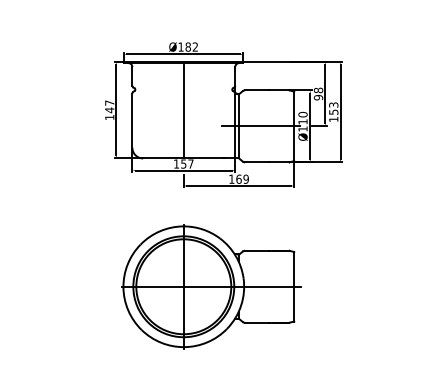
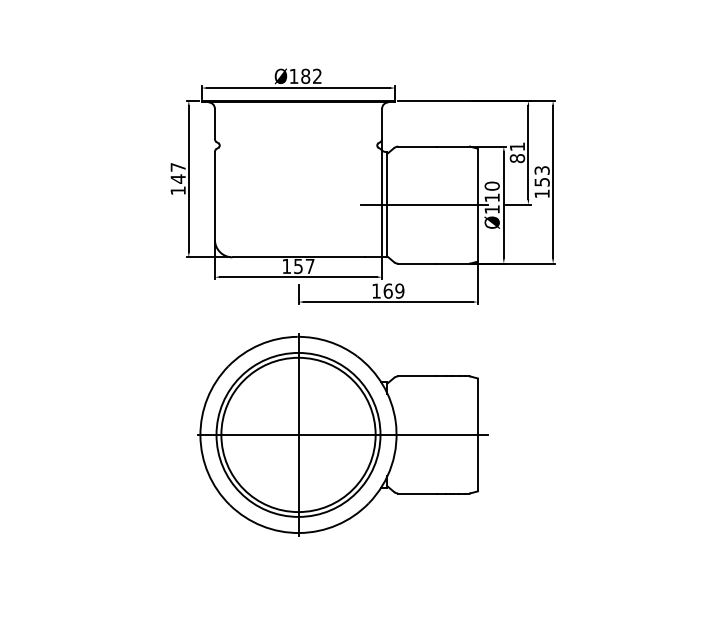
text: (318, 93) -> (517, 151), 98 -> 81
line: (183, 111) -> (298, 181), removed
part: (211, 286) -> (343, 434), moved

